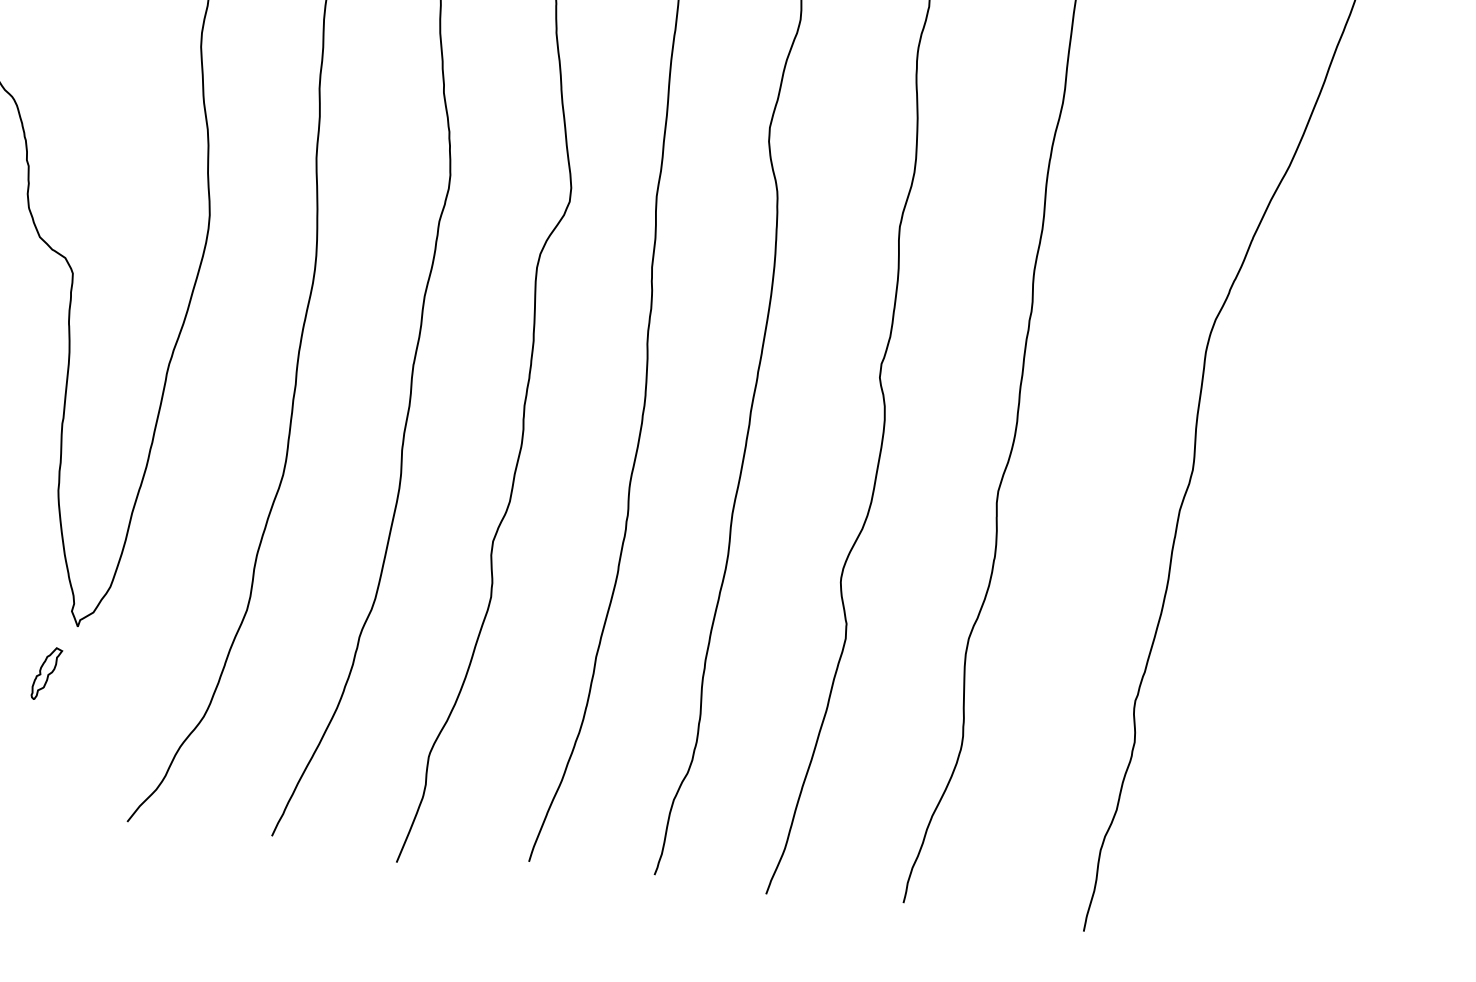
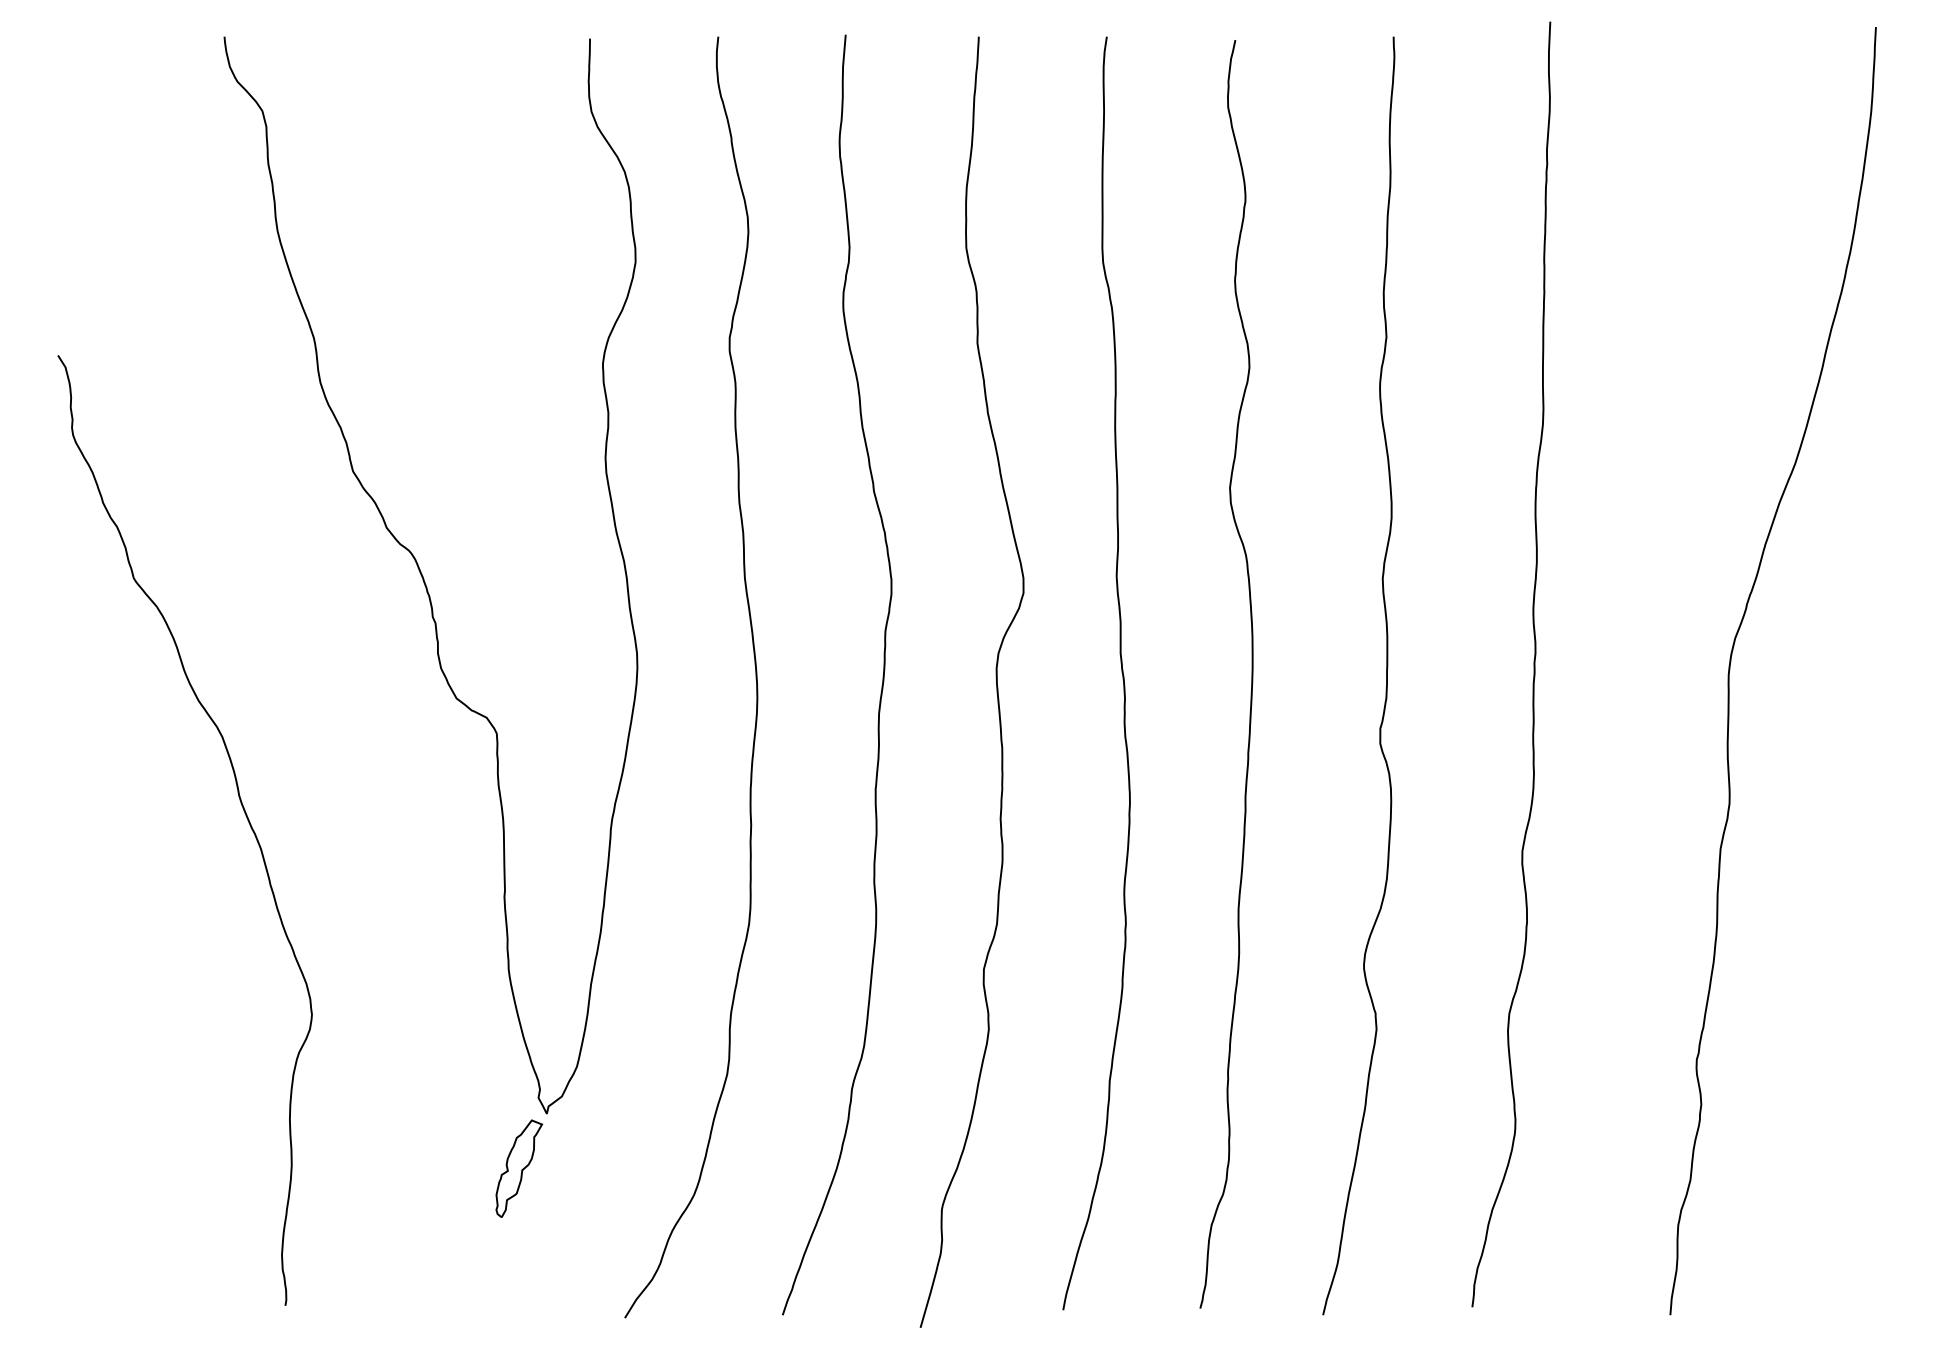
part: (46, 673) -> (519, 1168), size x1.67

